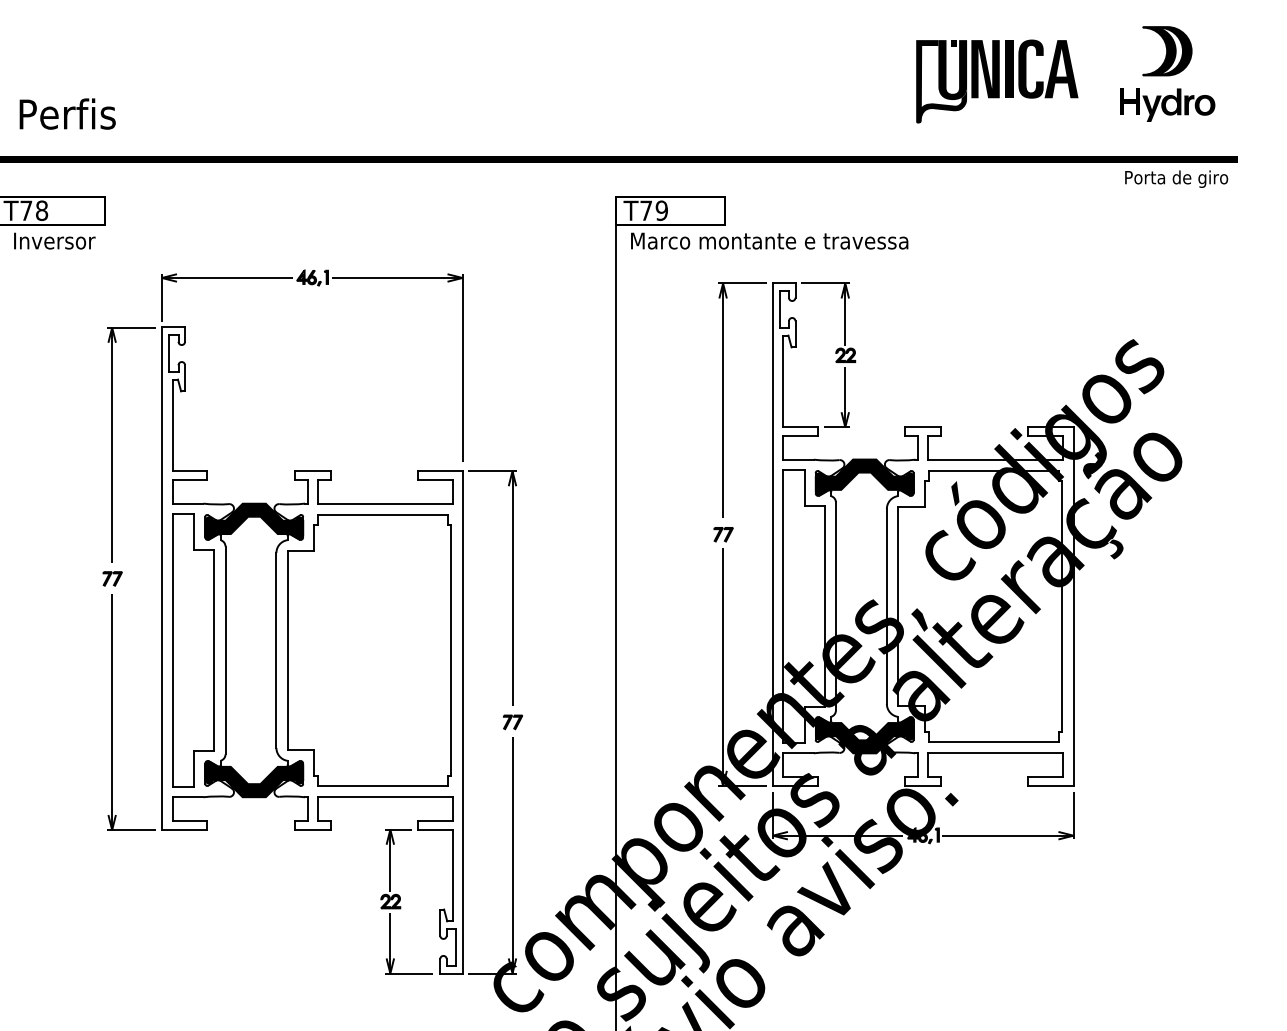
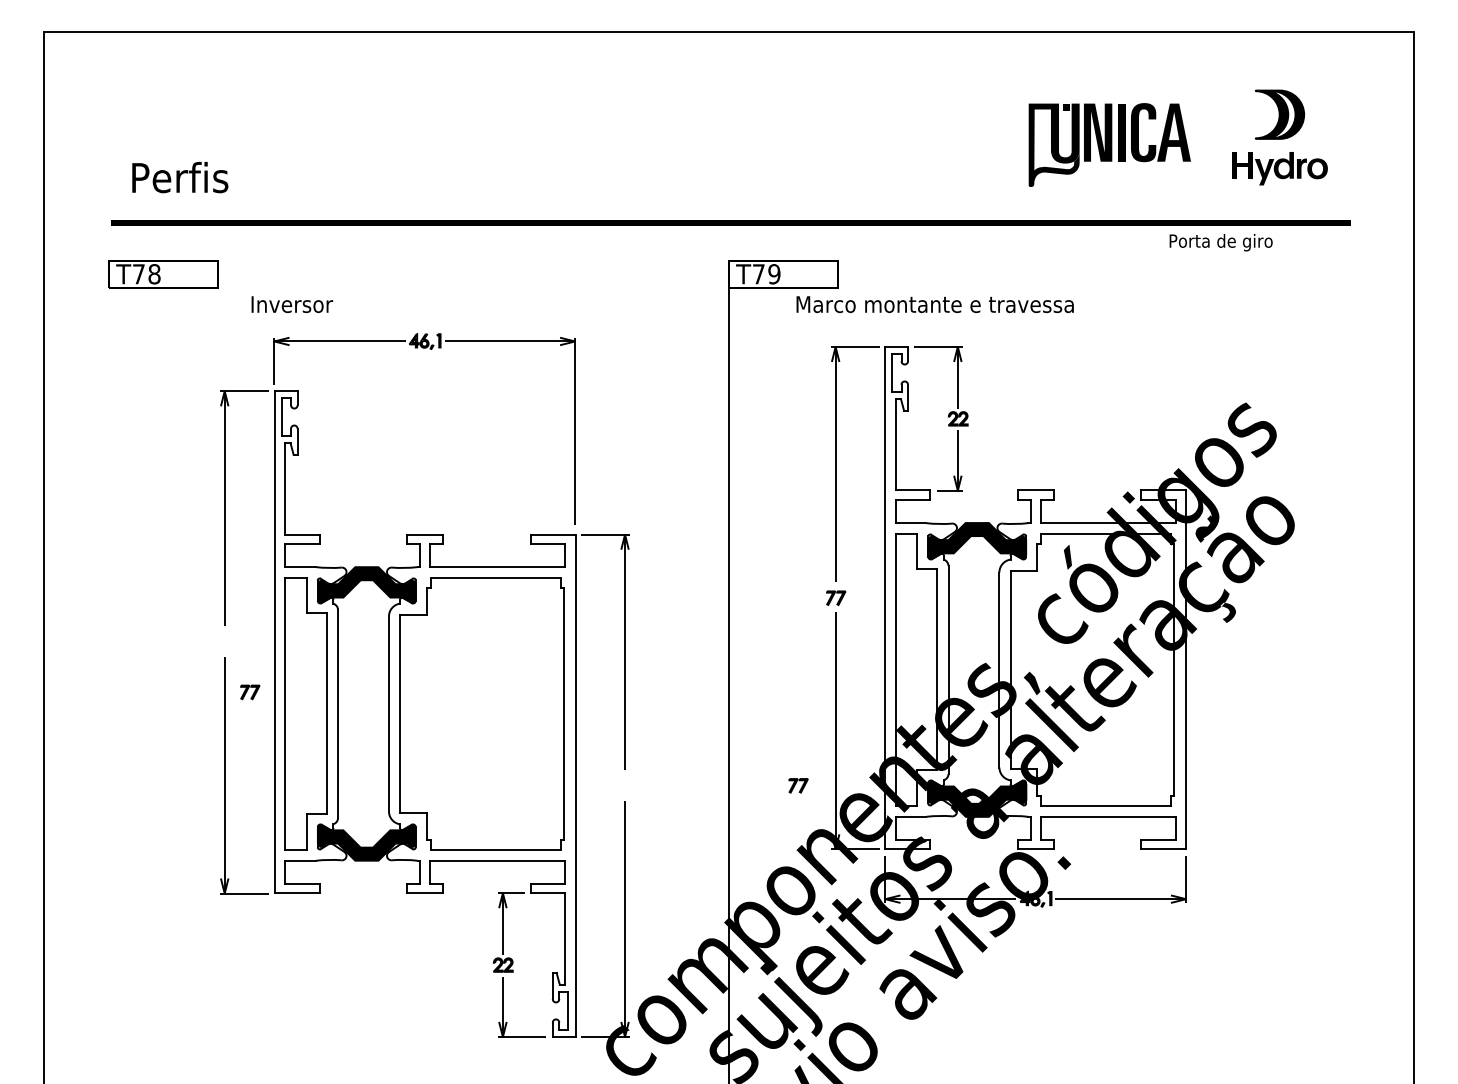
text: (1175, 179) -> (1220, 242), moved
text: (54, 241) -> (292, 304), moved
text: (768, 241) -> (934, 304), moved
part: (112, 579) -> (250, 692), moved
part: (512, 722) -> (798, 785), moved

